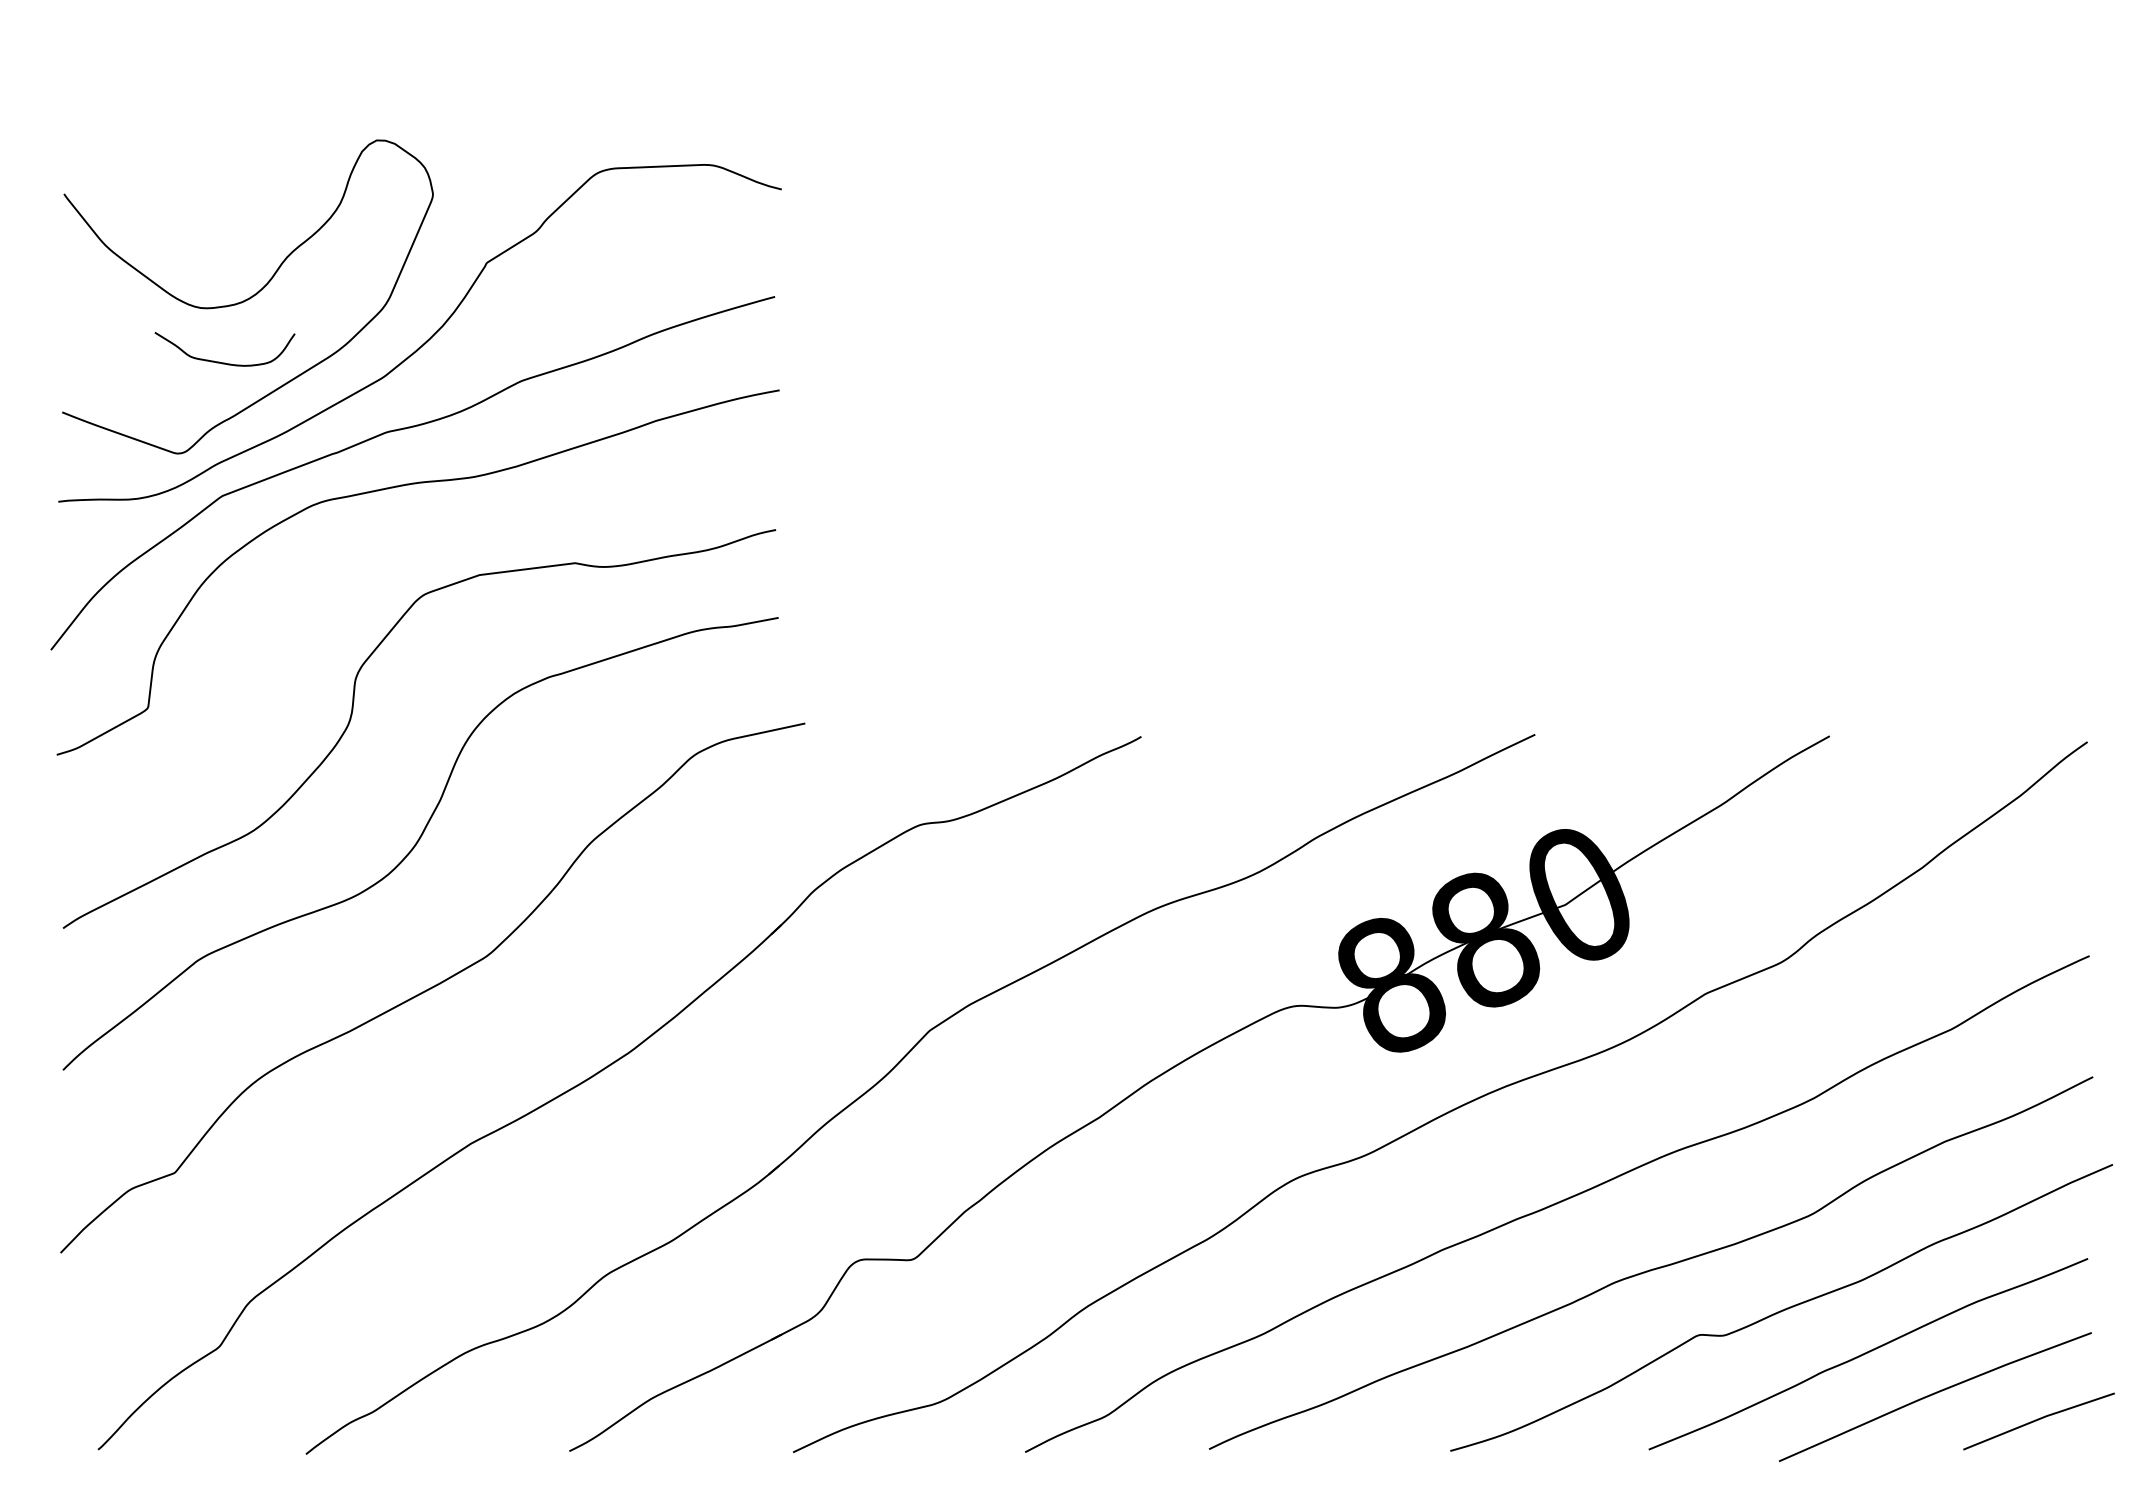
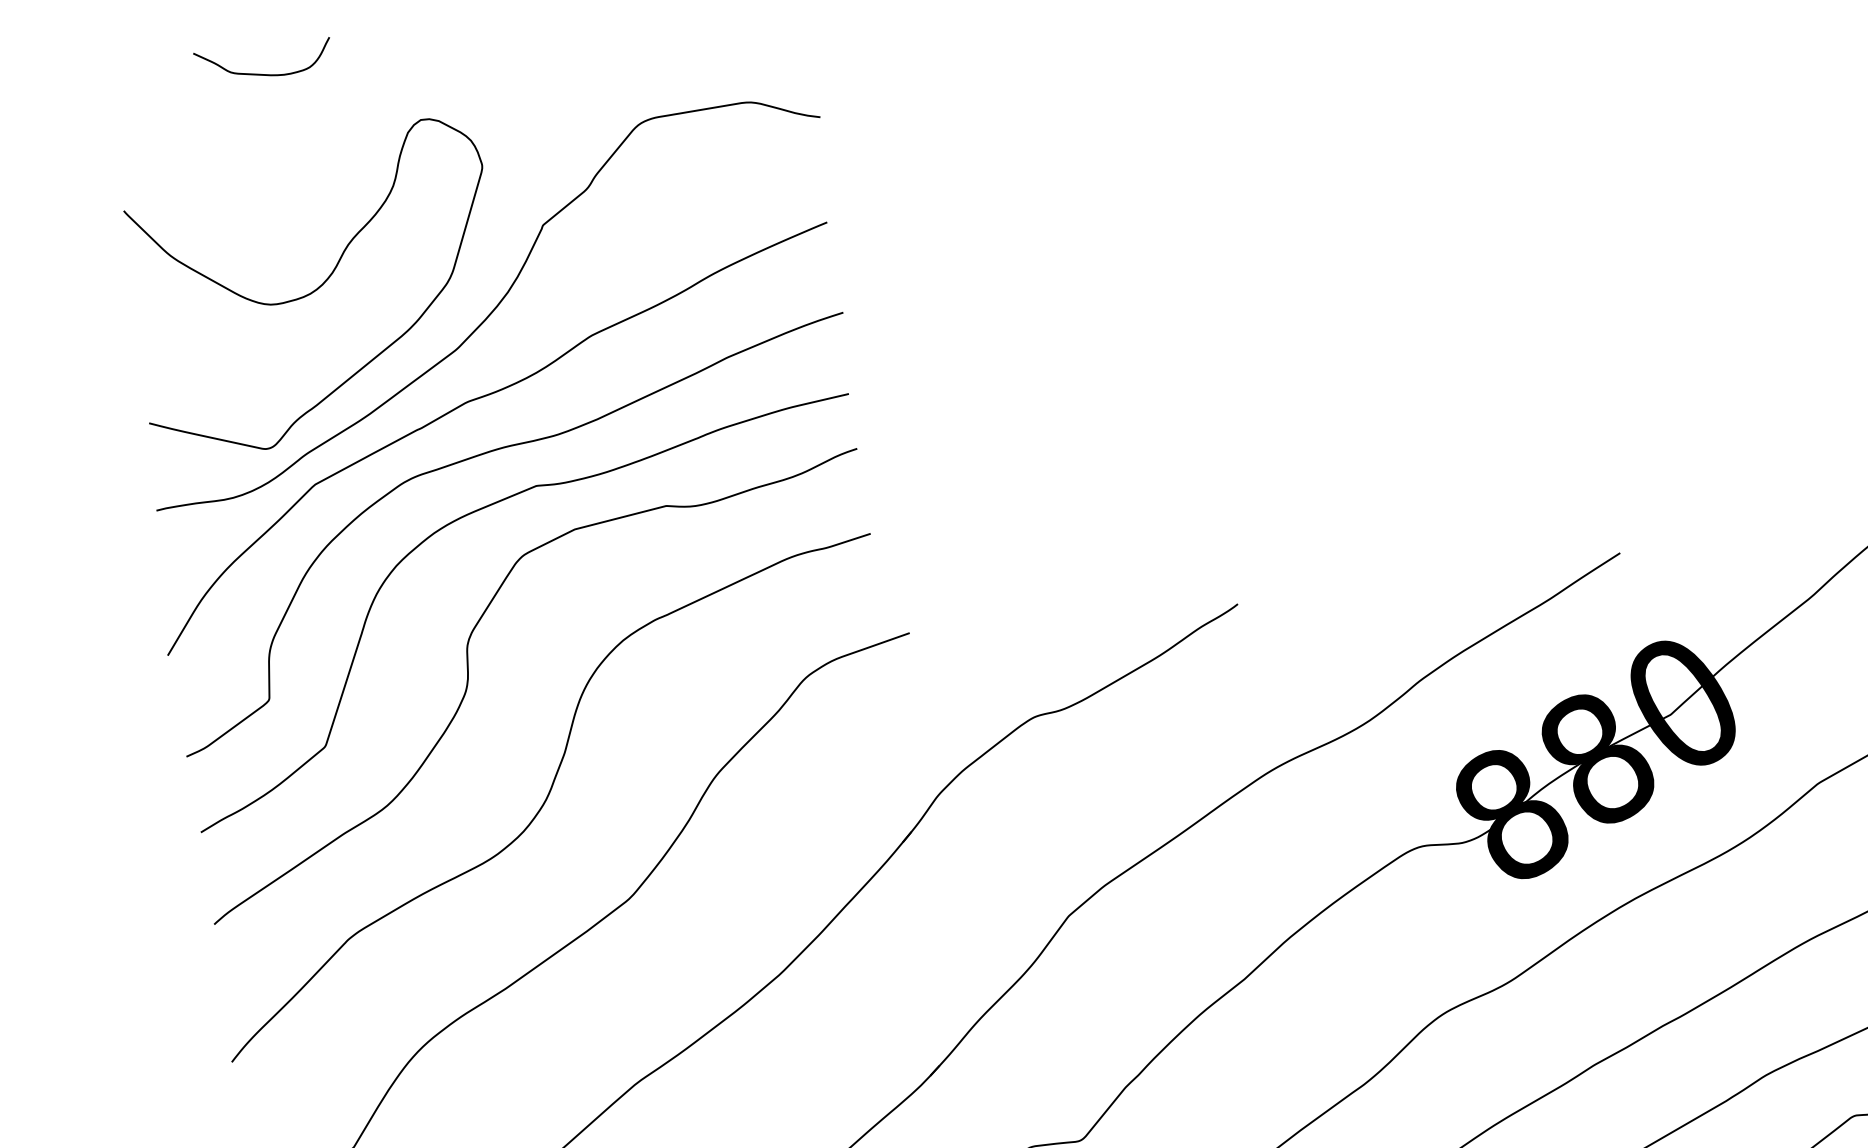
curve: (219, 361) -> (259, 73), moved
curve: (390, 542) -> (484, 508), added

